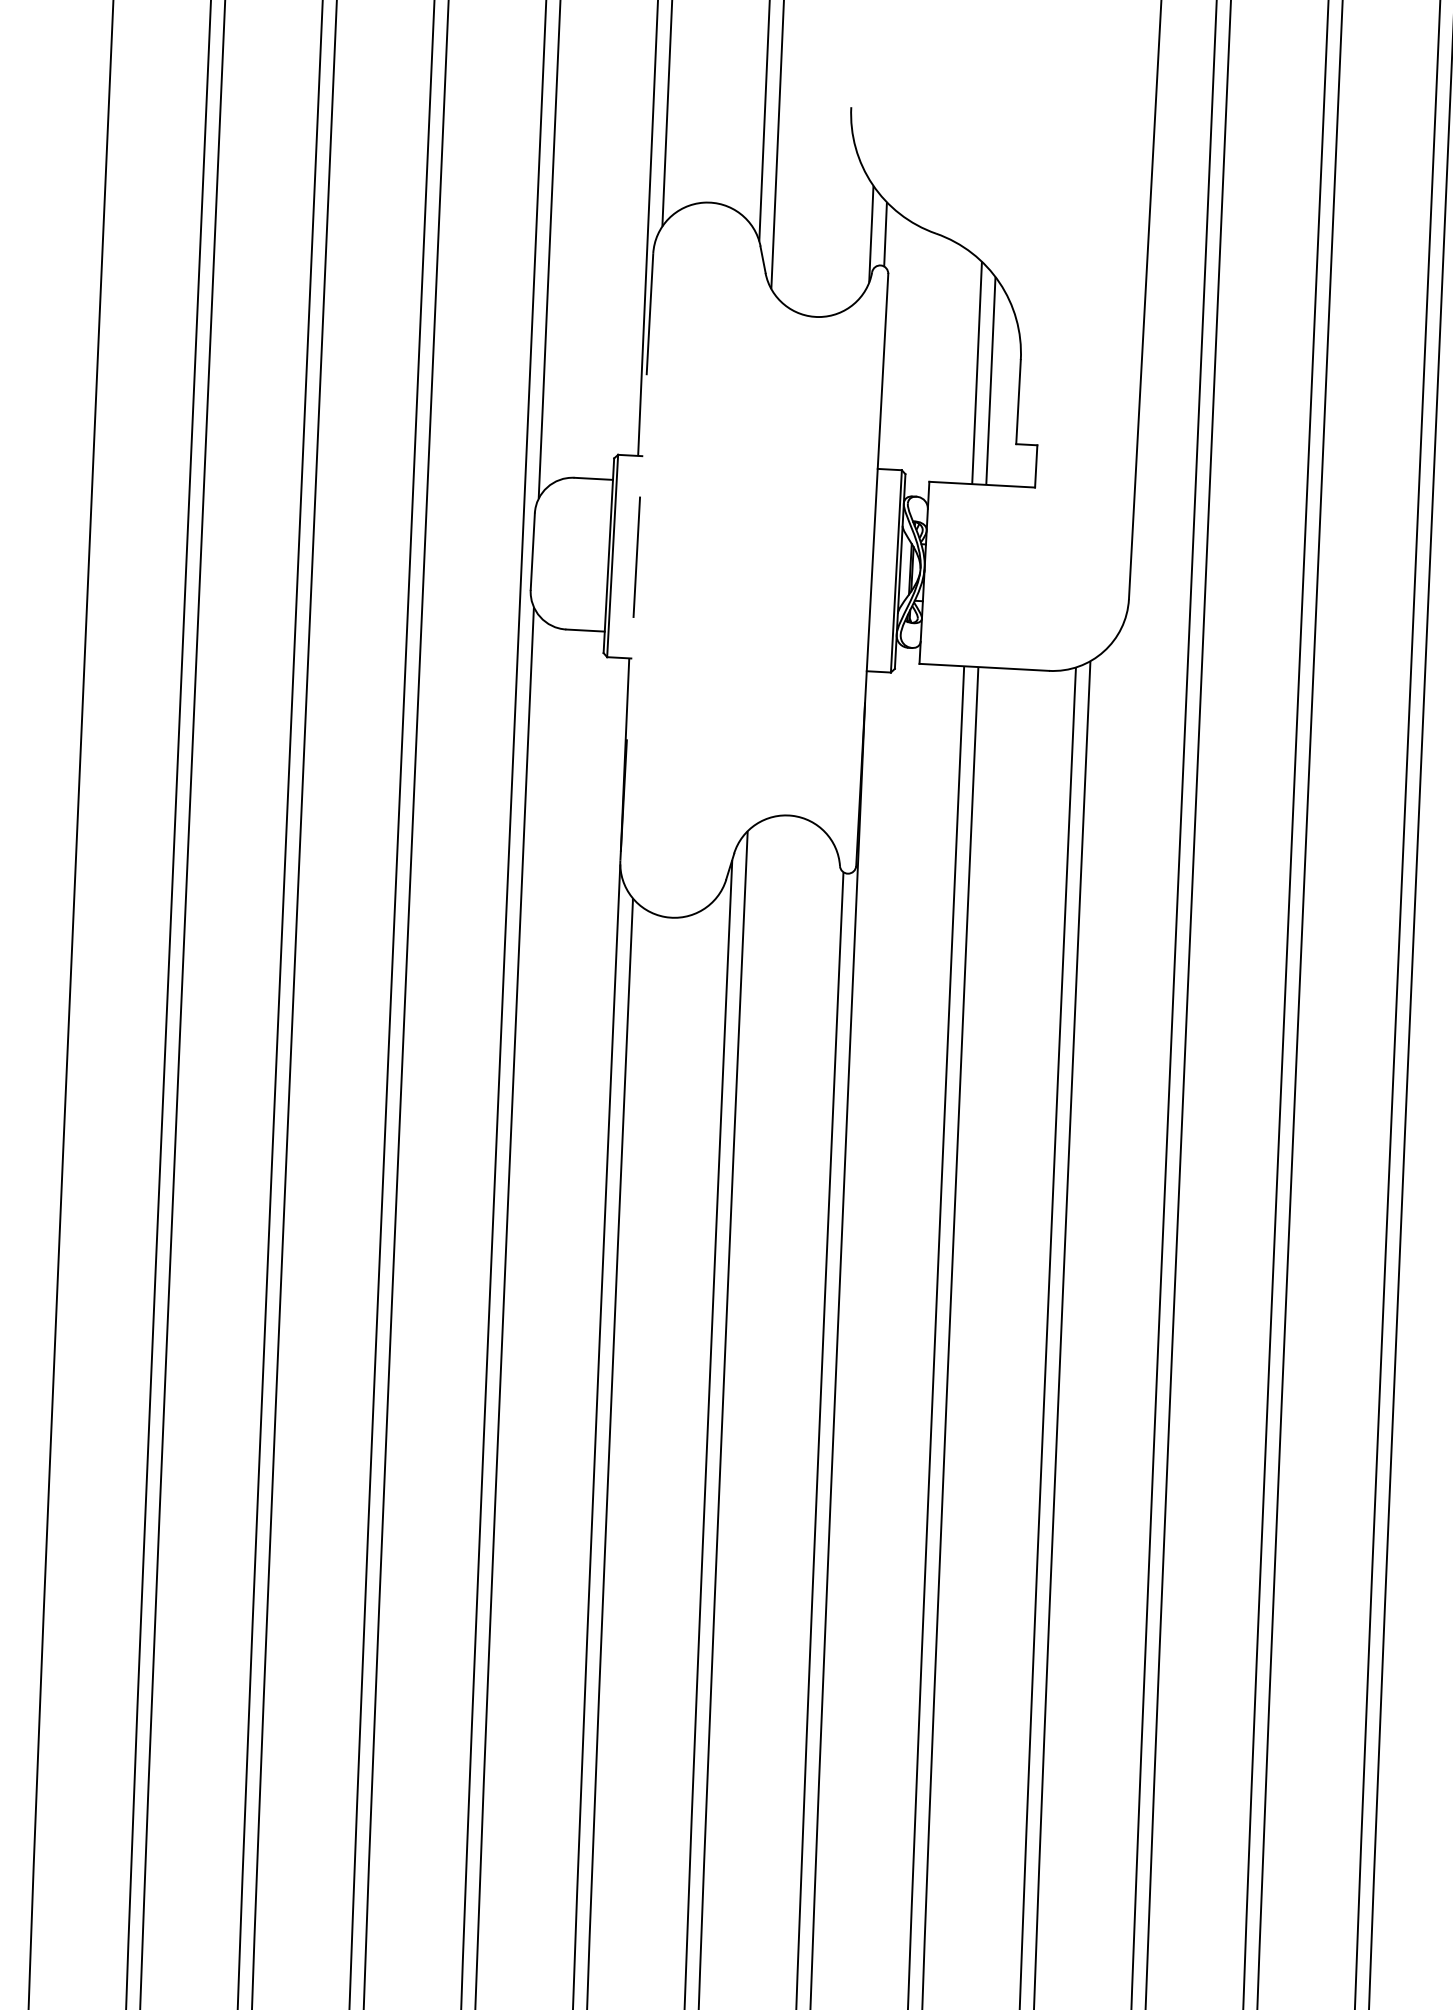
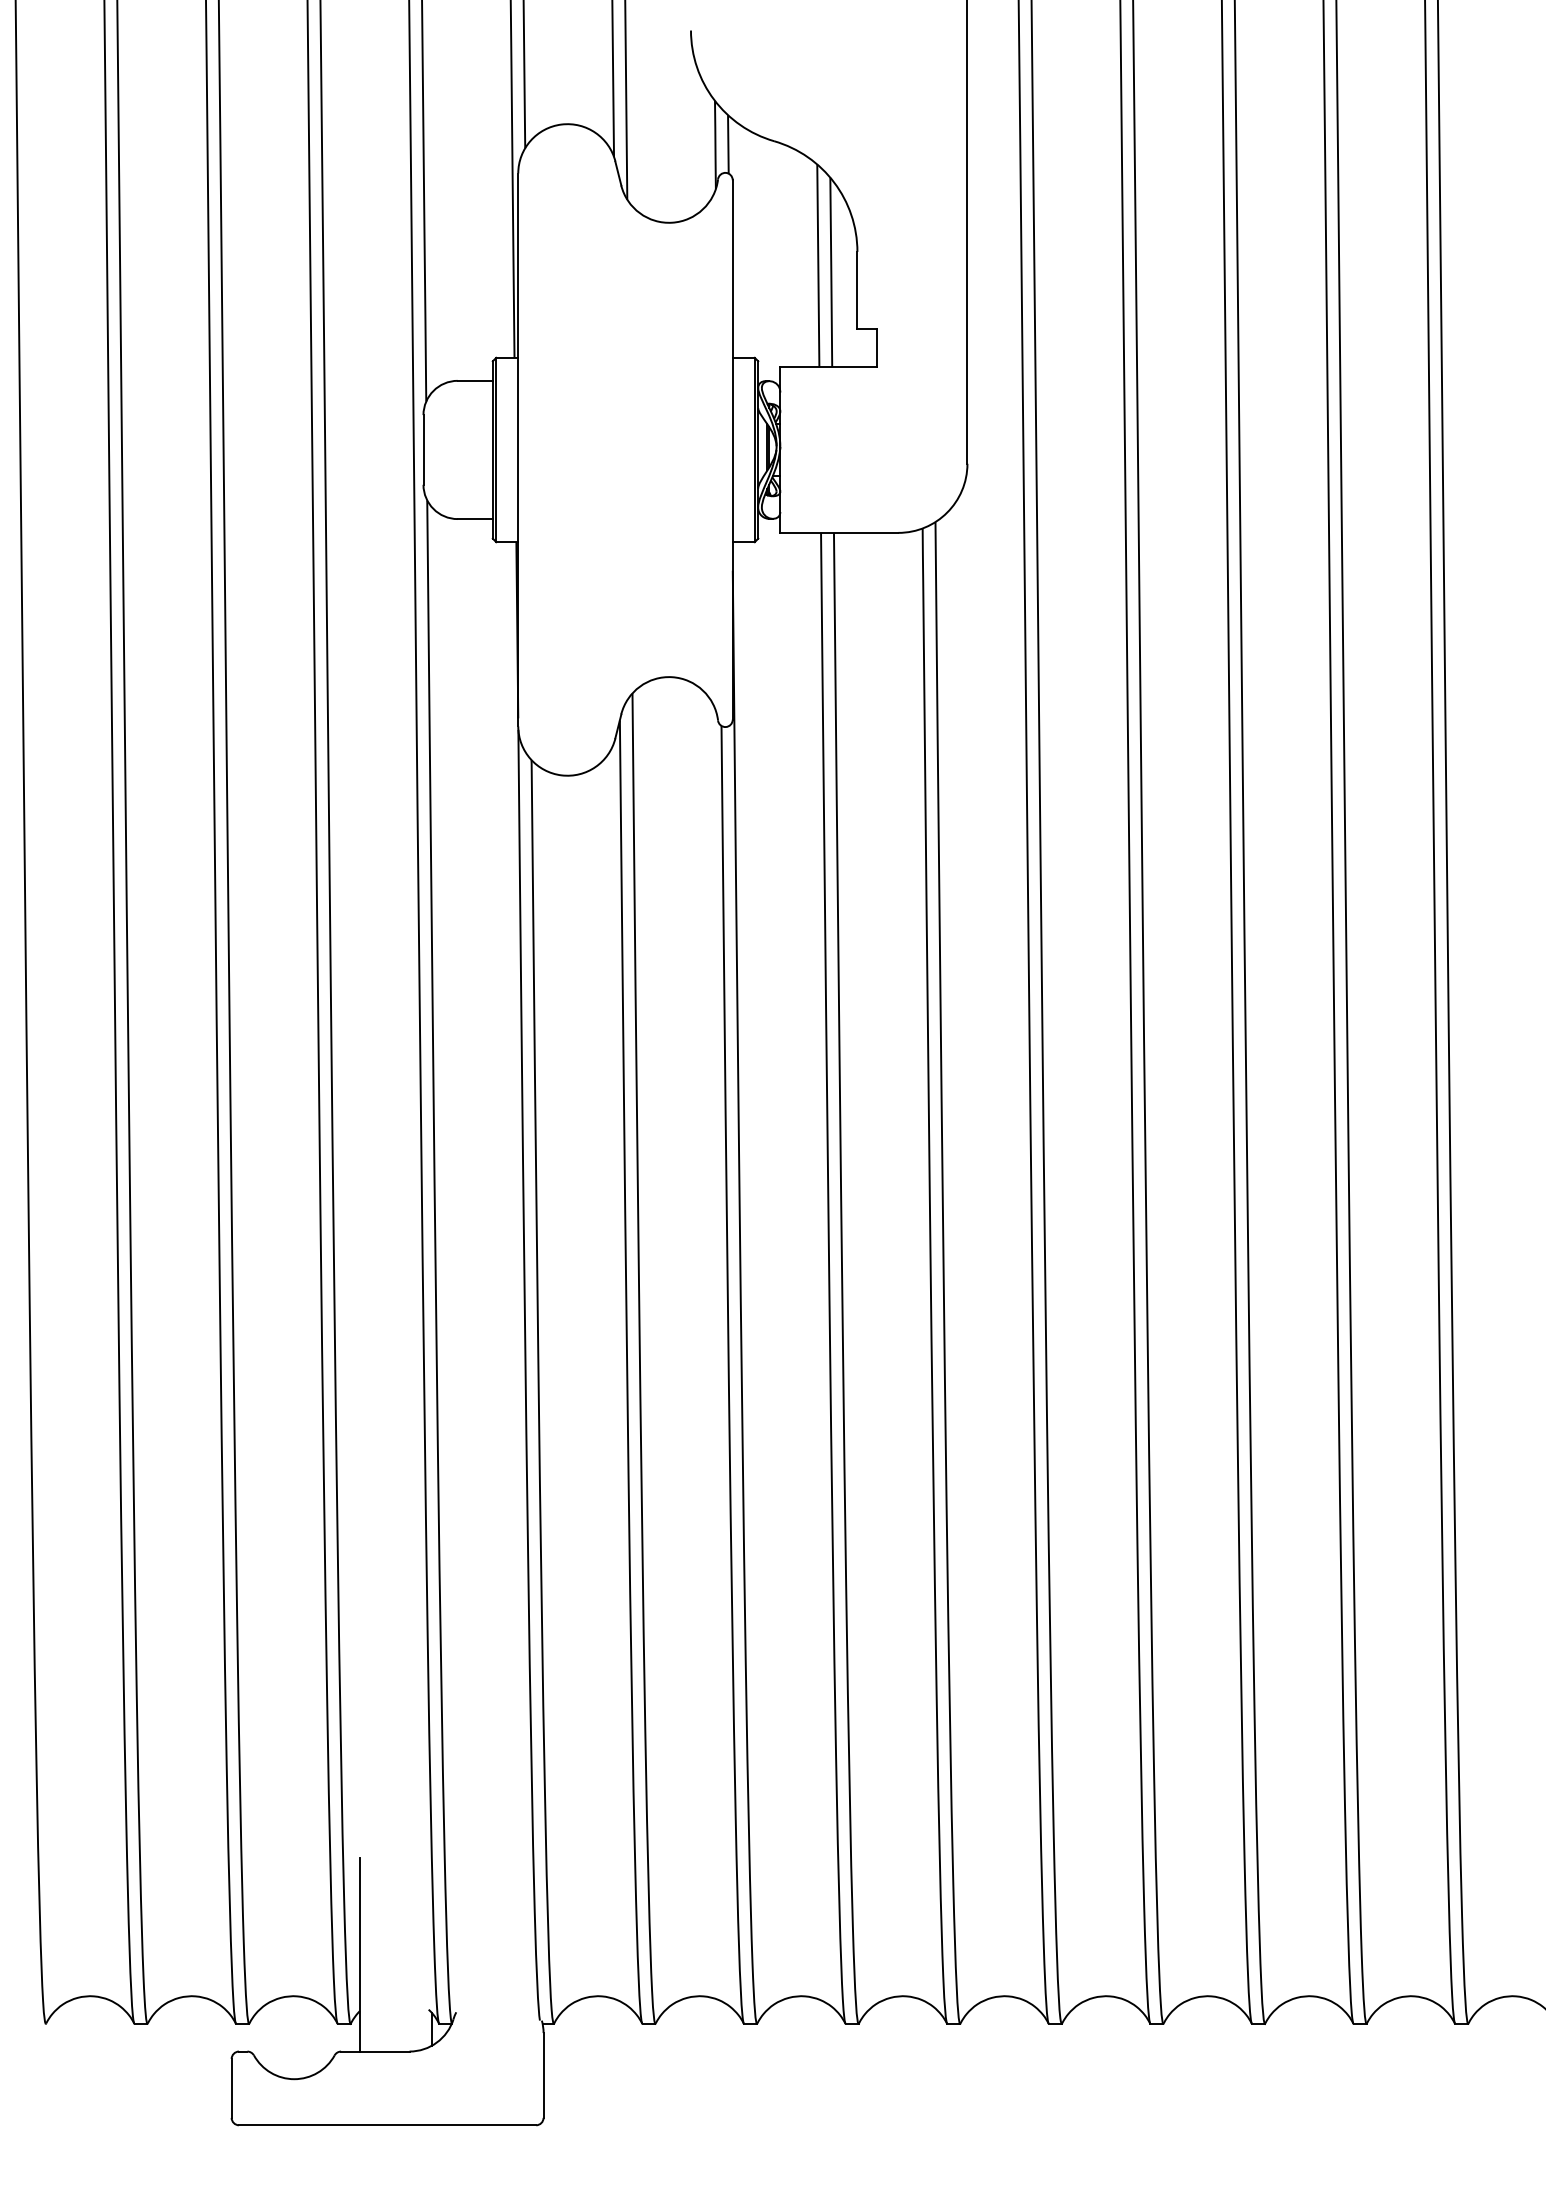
line: (637, 556) -> (518, 449), dashed -> solid

